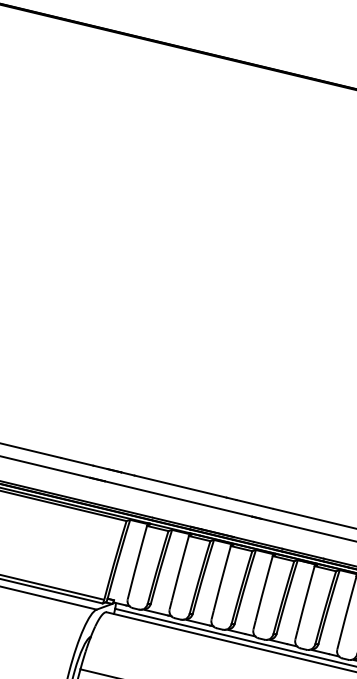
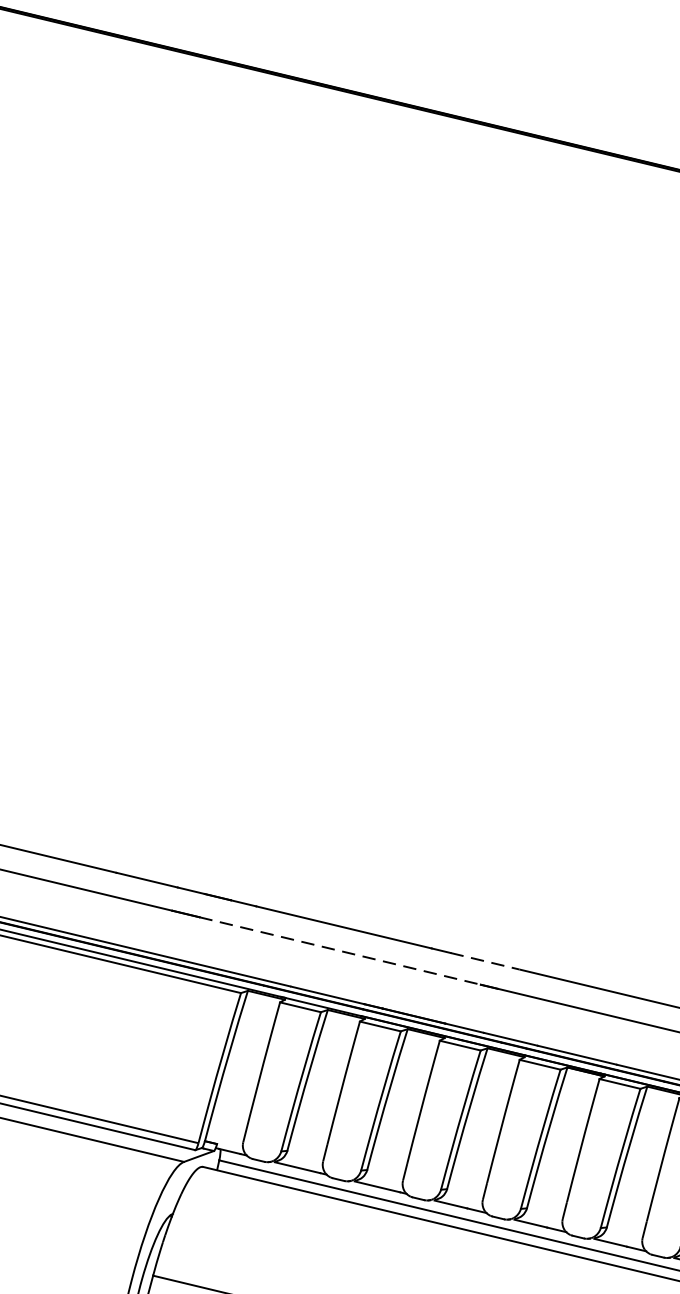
line: (178, 498) -> (340, 950), solid -> dashed
line: (254, 504) -> (484, 961), solid -> dashed

